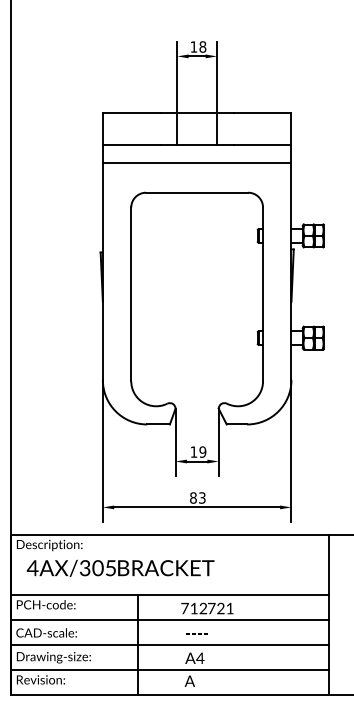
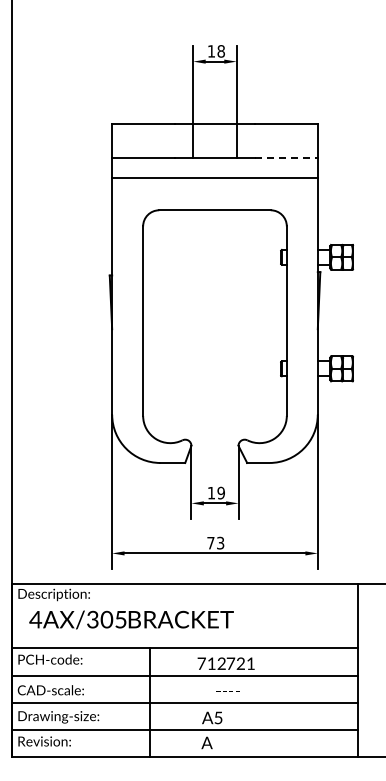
line: (262, 145) -> (286, 158), solid -> dashed
text: (193, 497) -> (210, 542), 83 -> 73
text: (196, 633) -> (227, 690), moved
text: (200, 658) -> (218, 718), A4 -> A5

